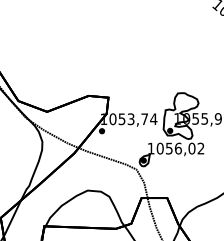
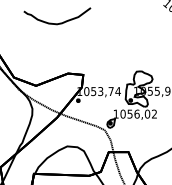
curve: (74, 30) -> (57, 23), added

